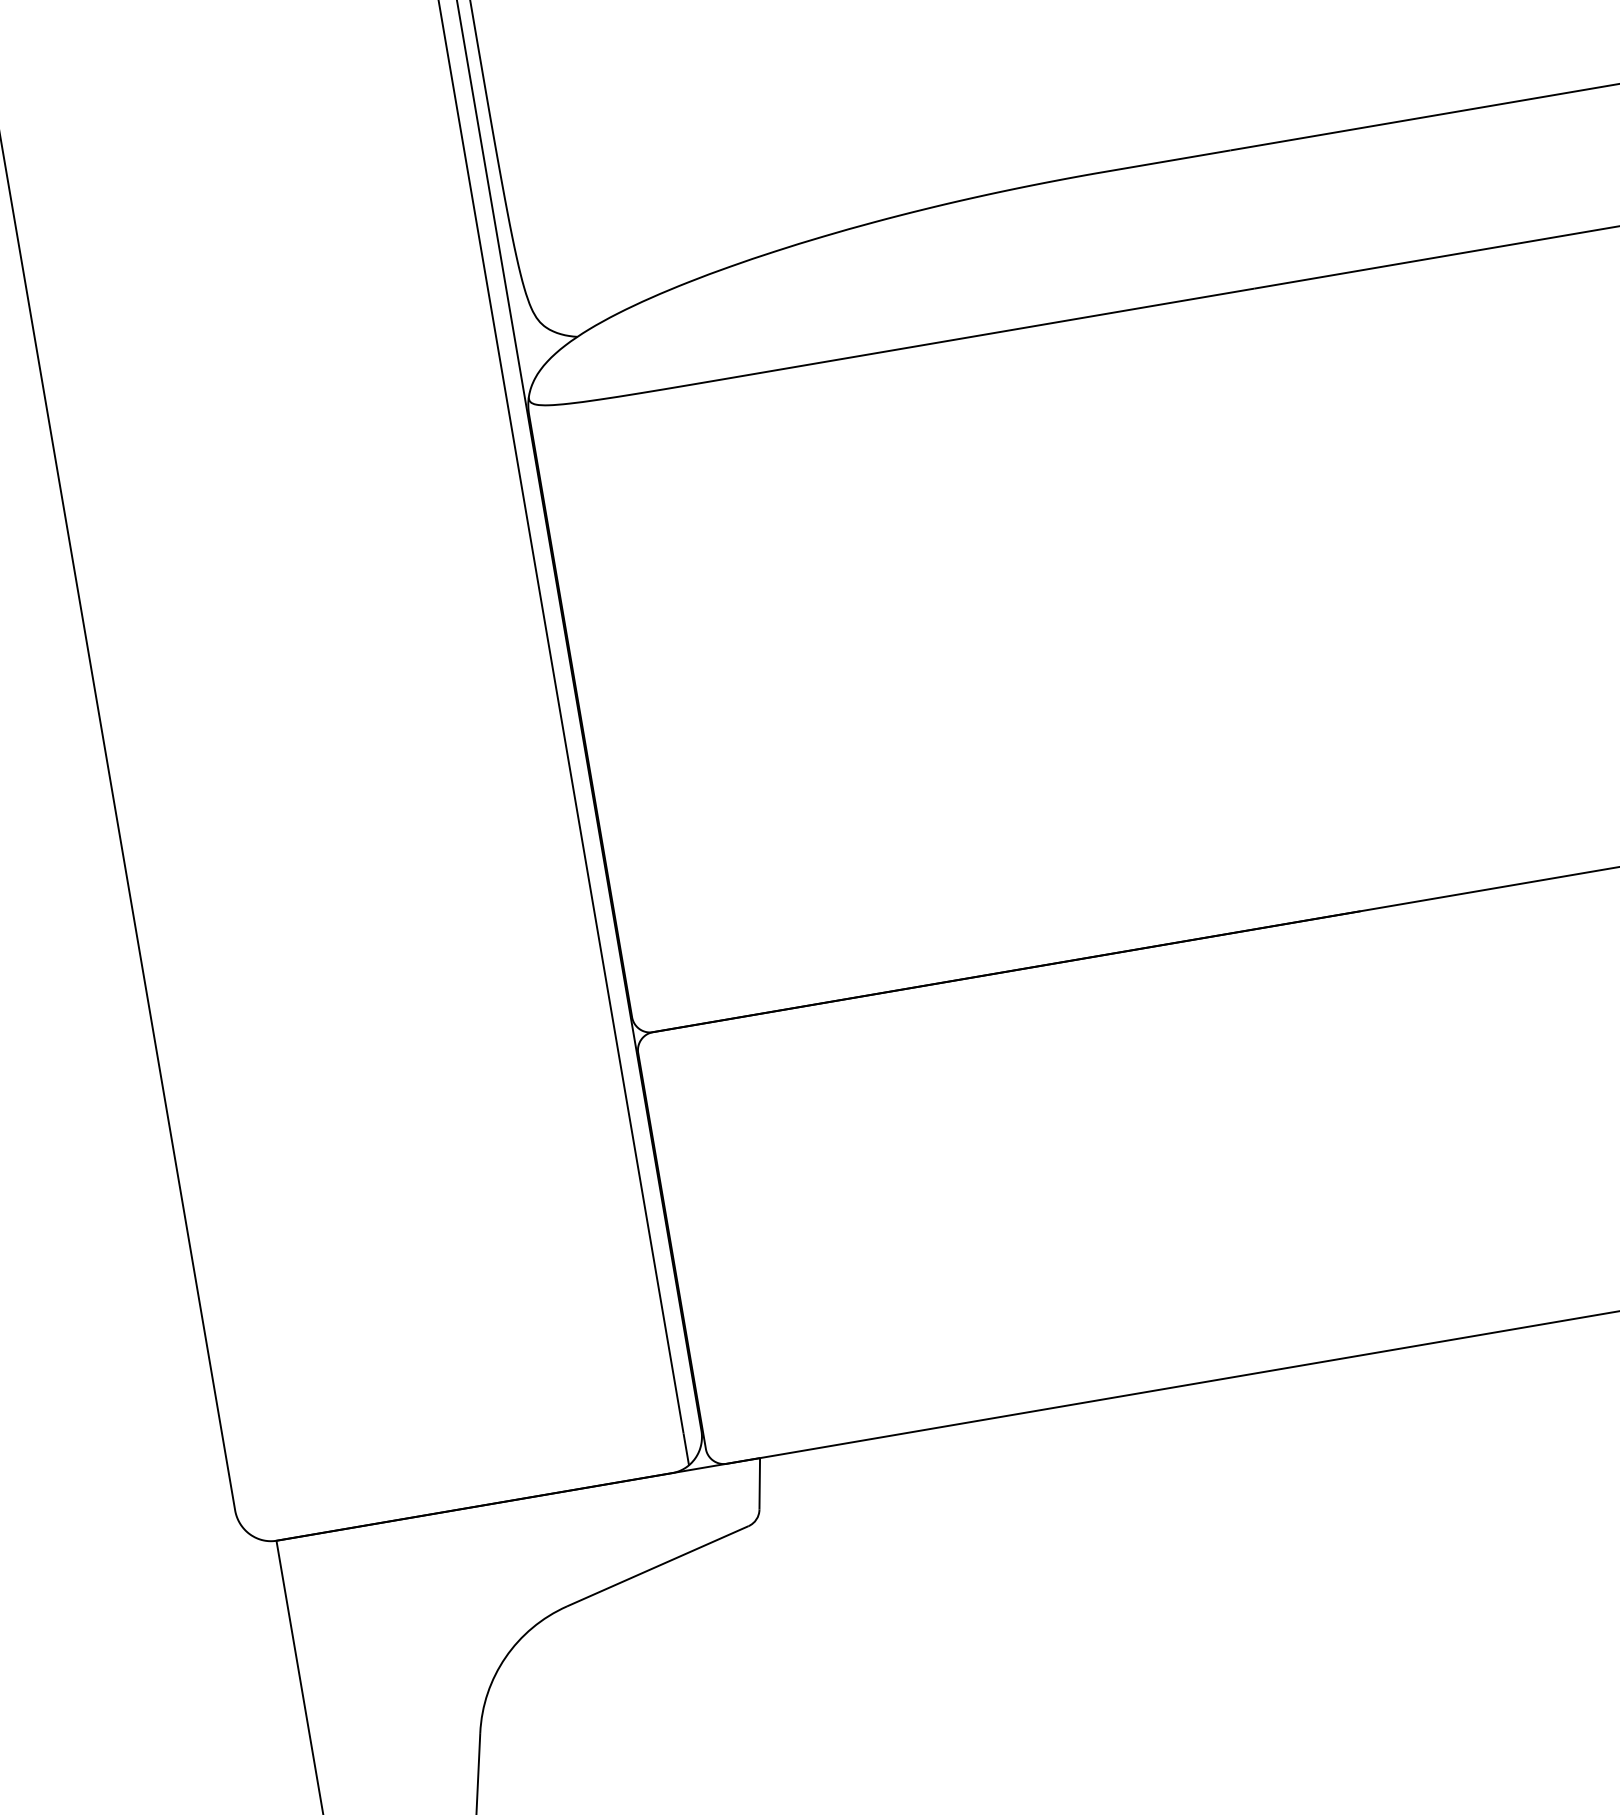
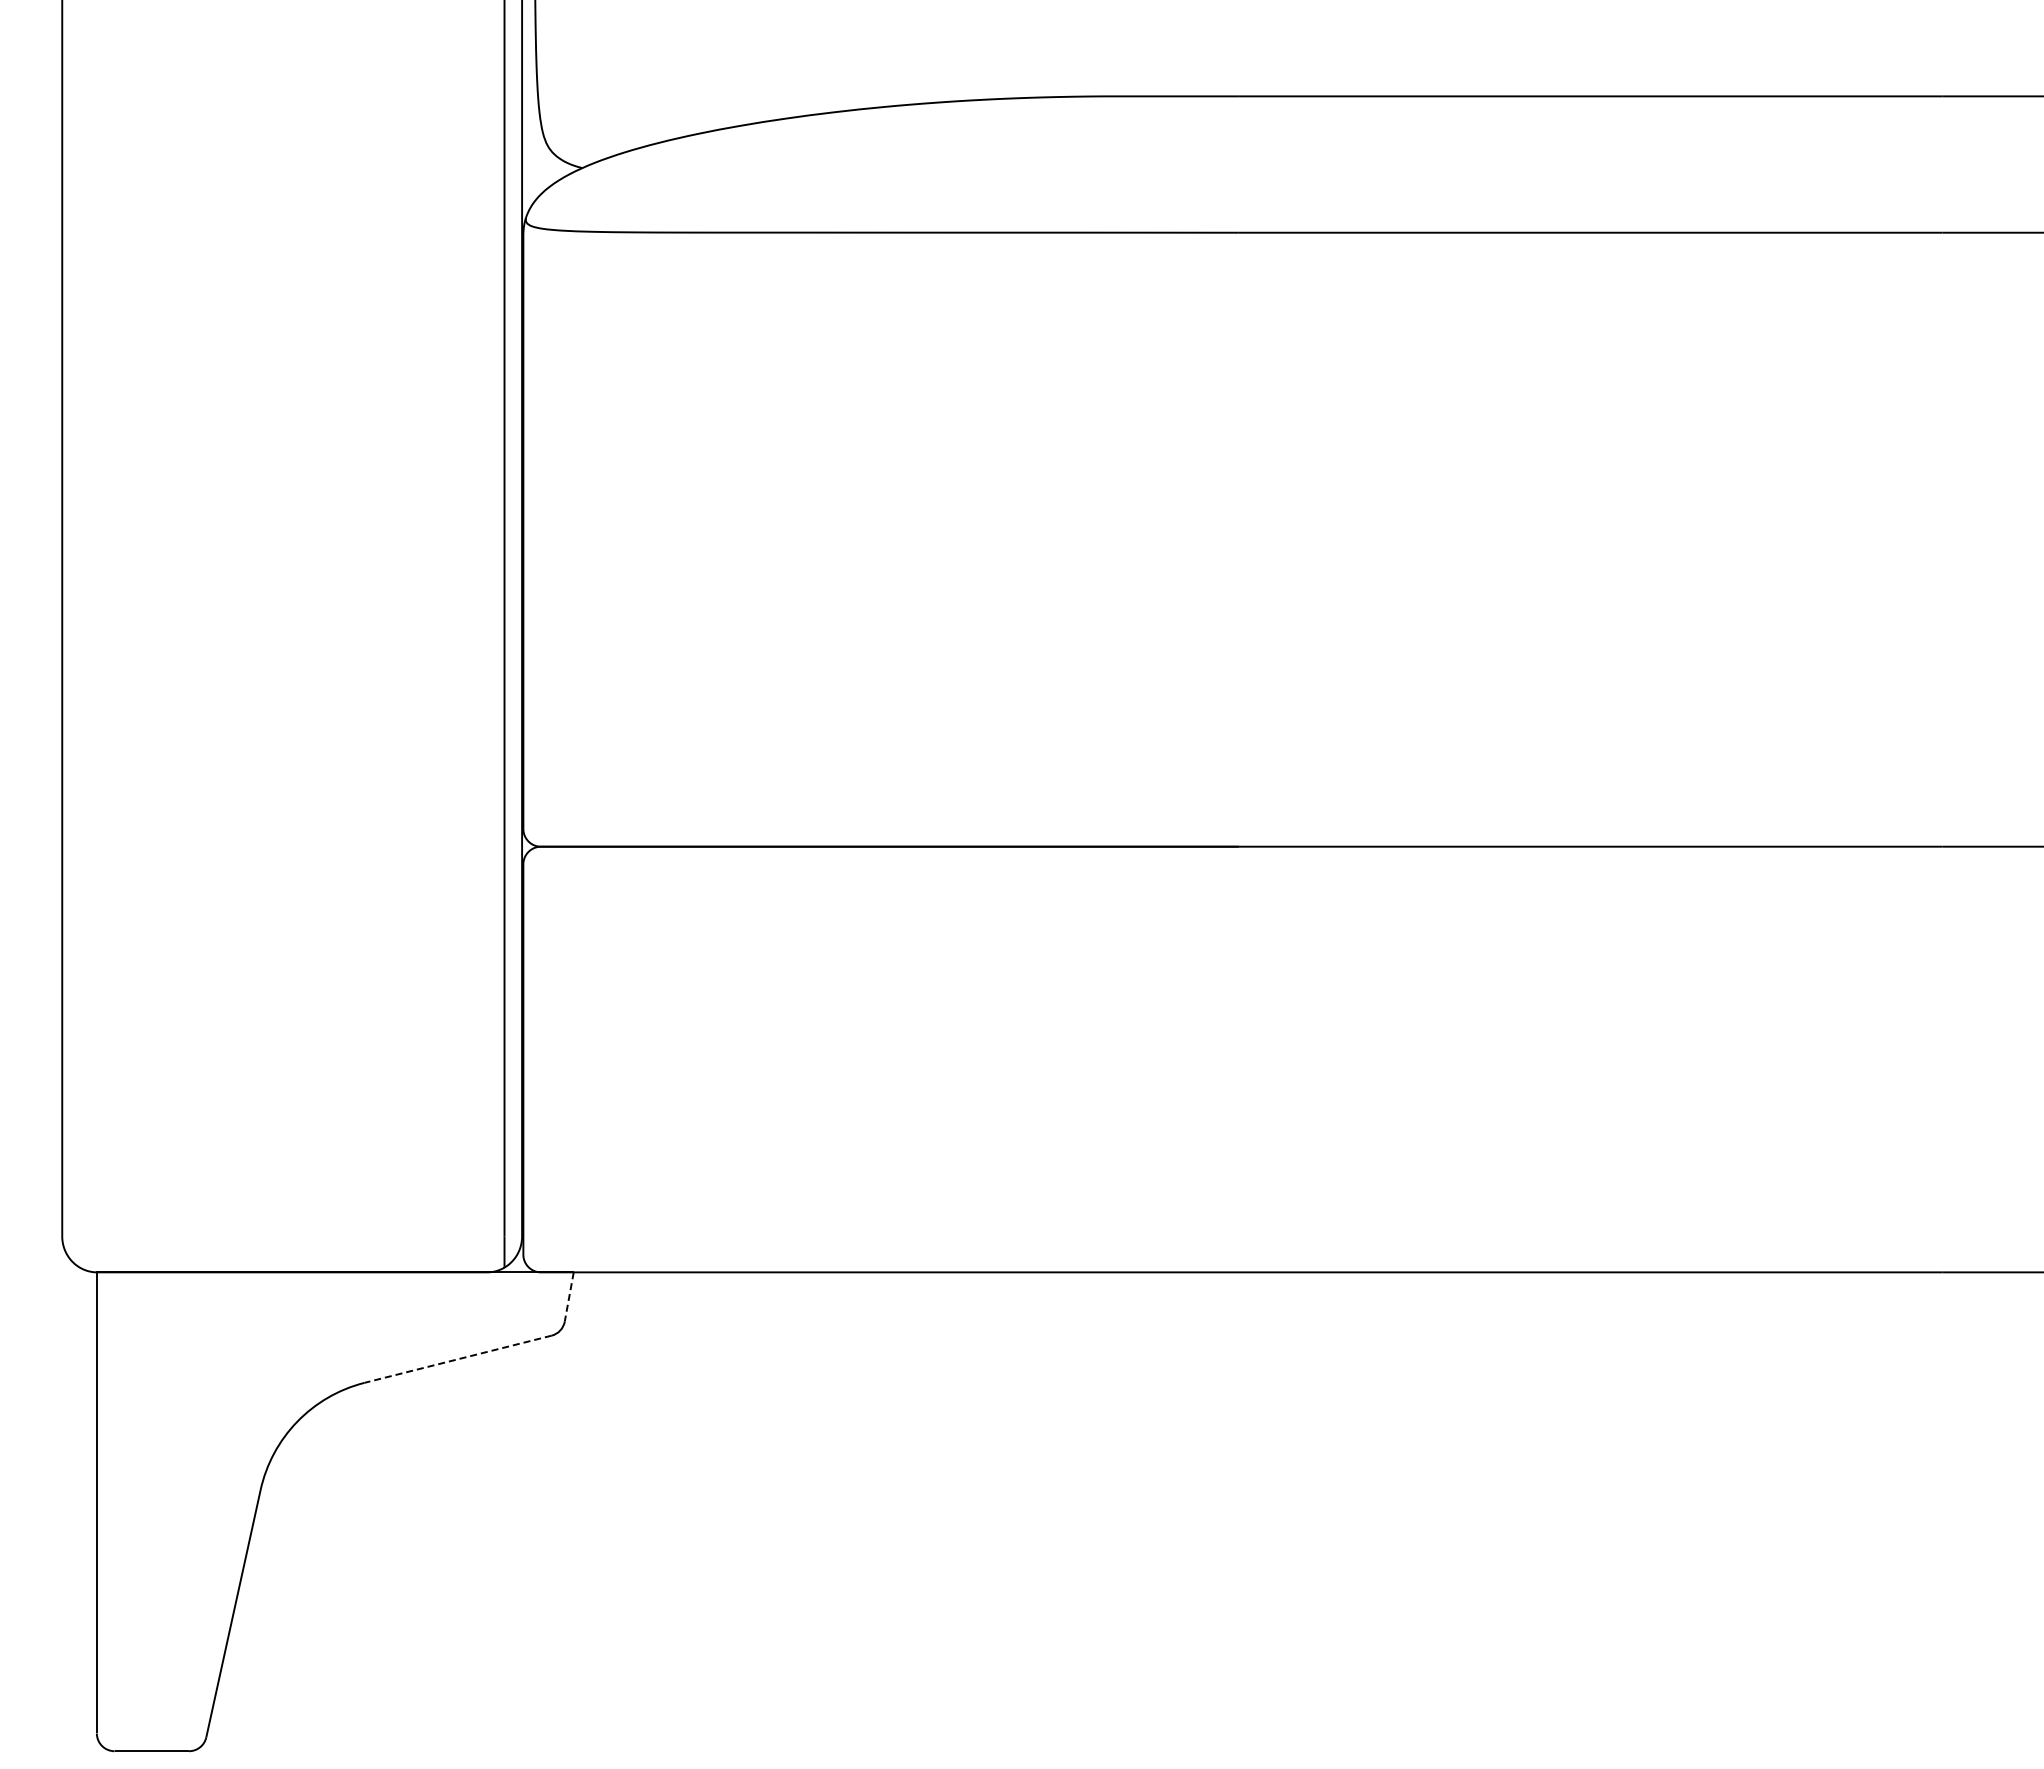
line: (760, 1484) -> (569, 1297), solid -> dashed
line: (658, 1566) -> (458, 1359), solid -> dashed

